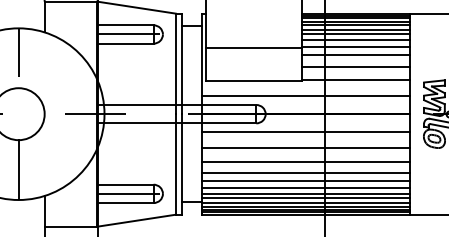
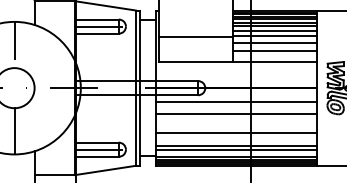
line: (305, 95) -> (236, 73), removed
line: (305, 161) -> (236, 124), removed
line: (305, 181) -> (236, 140), removed
line: (305, 198) -> (236, 153), removed

